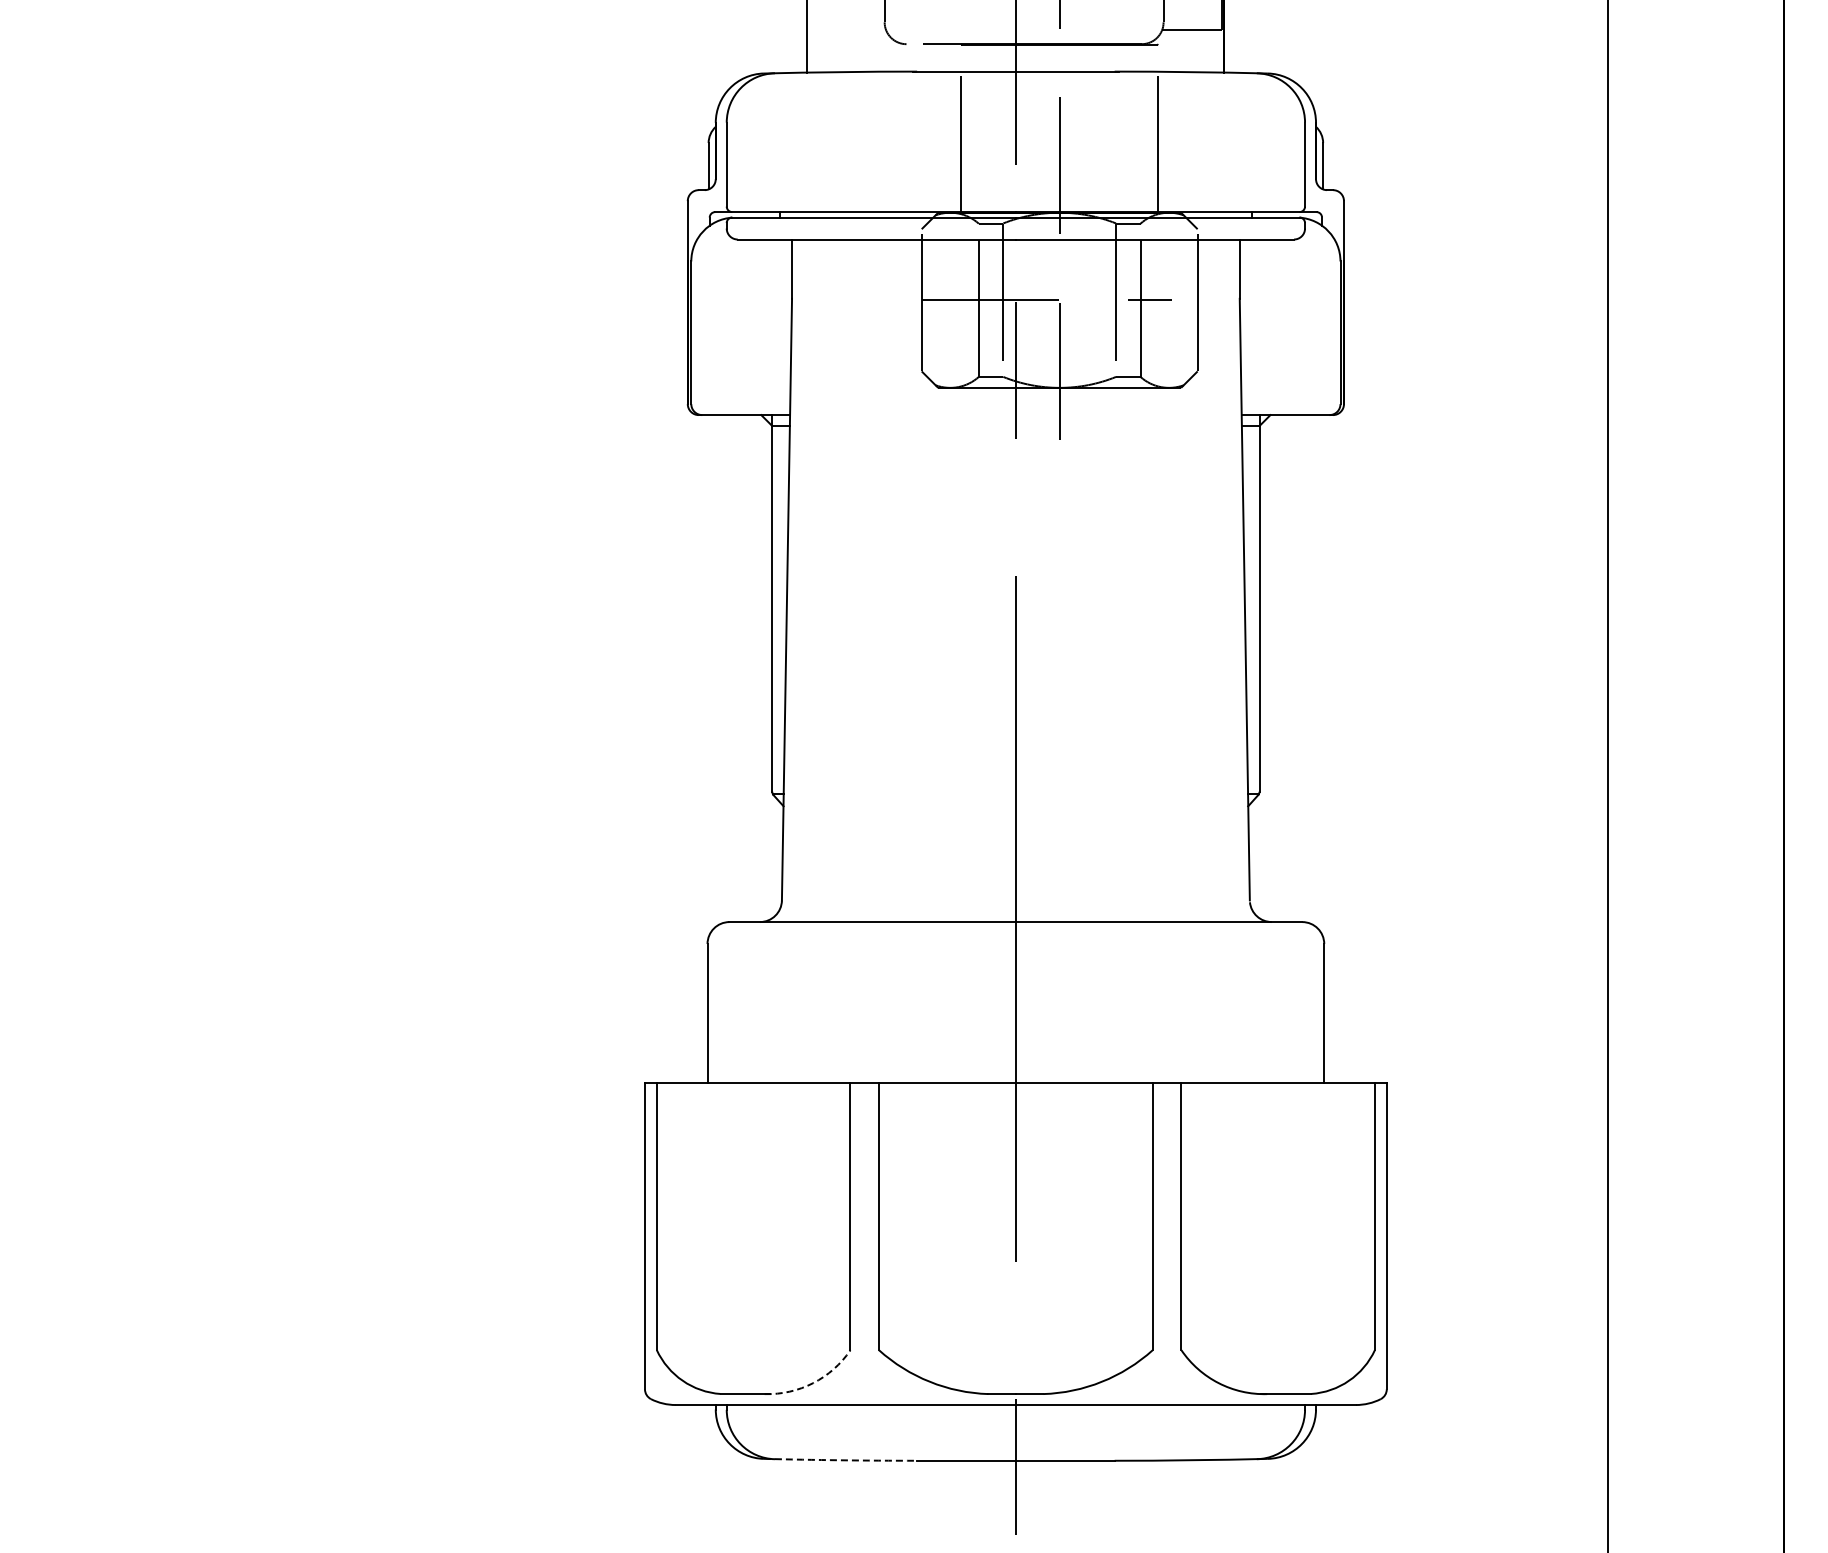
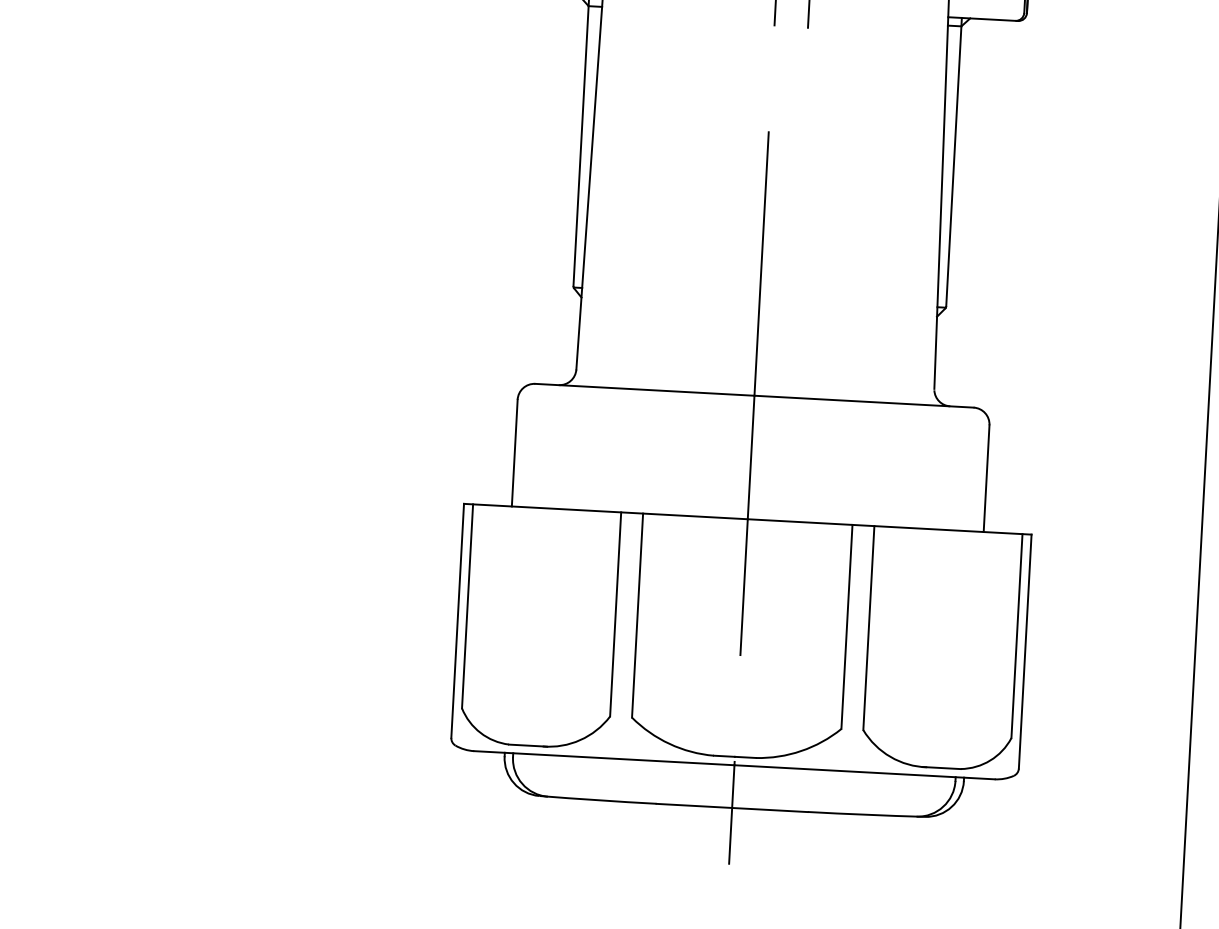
arc: (813, 1383) -> (580, 740), dashed -> solid
arc: (840, 1460) -> (597, 800), dashed -> solid

